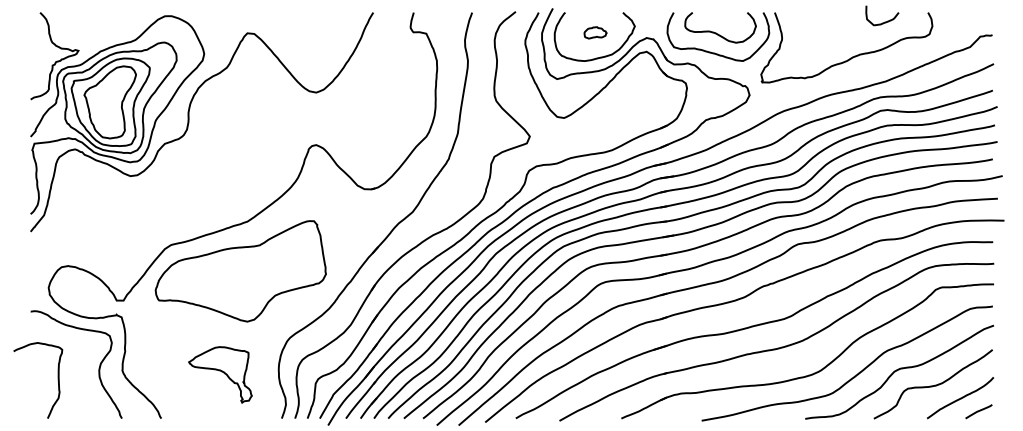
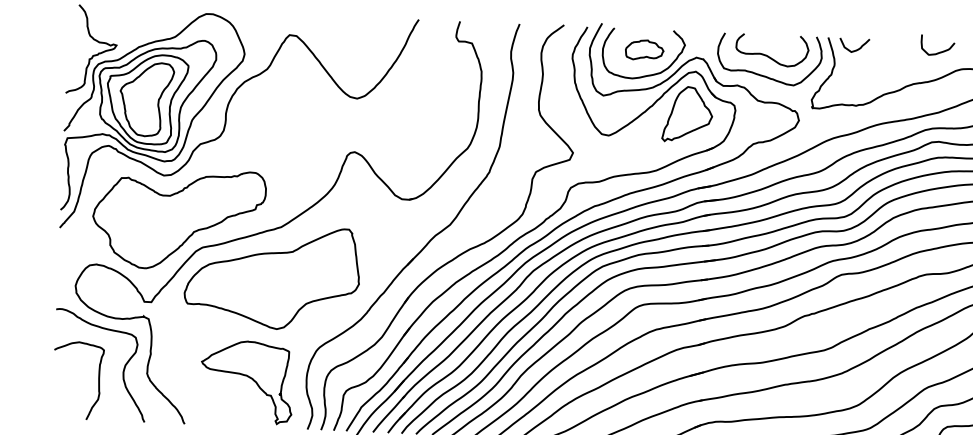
curve: (801, 23) -> (855, 49), added
part: (595, 32) -> (644, 49), size x1.67
part: (640, 93) -> (687, 113), added
part: (146, 218) -> (178, 219), added
part: (220, 374) -> (246, 381), size x1.43
curve: (57, 380) -> (97, 381), moved

